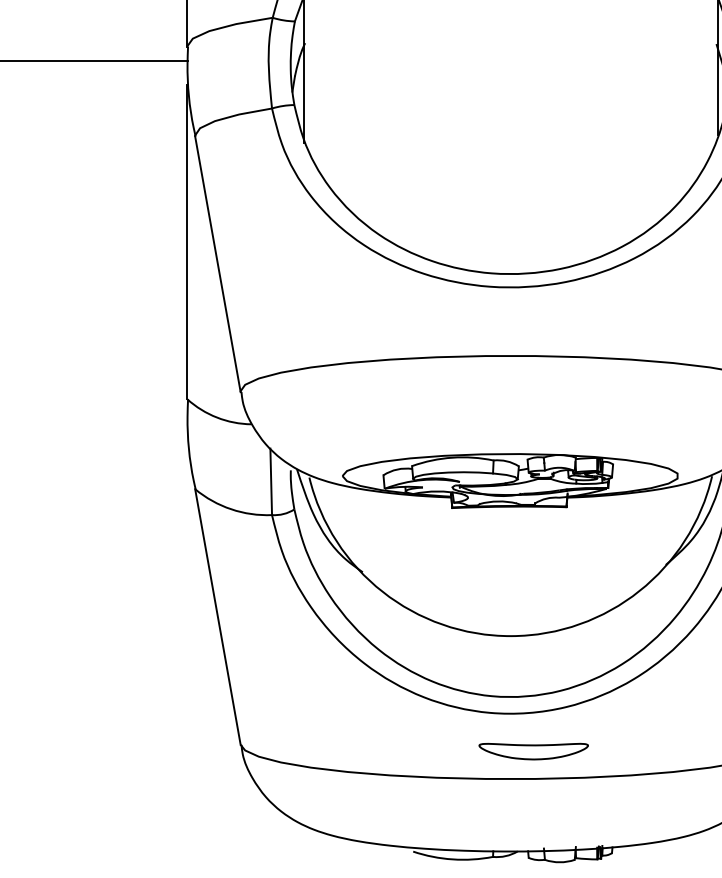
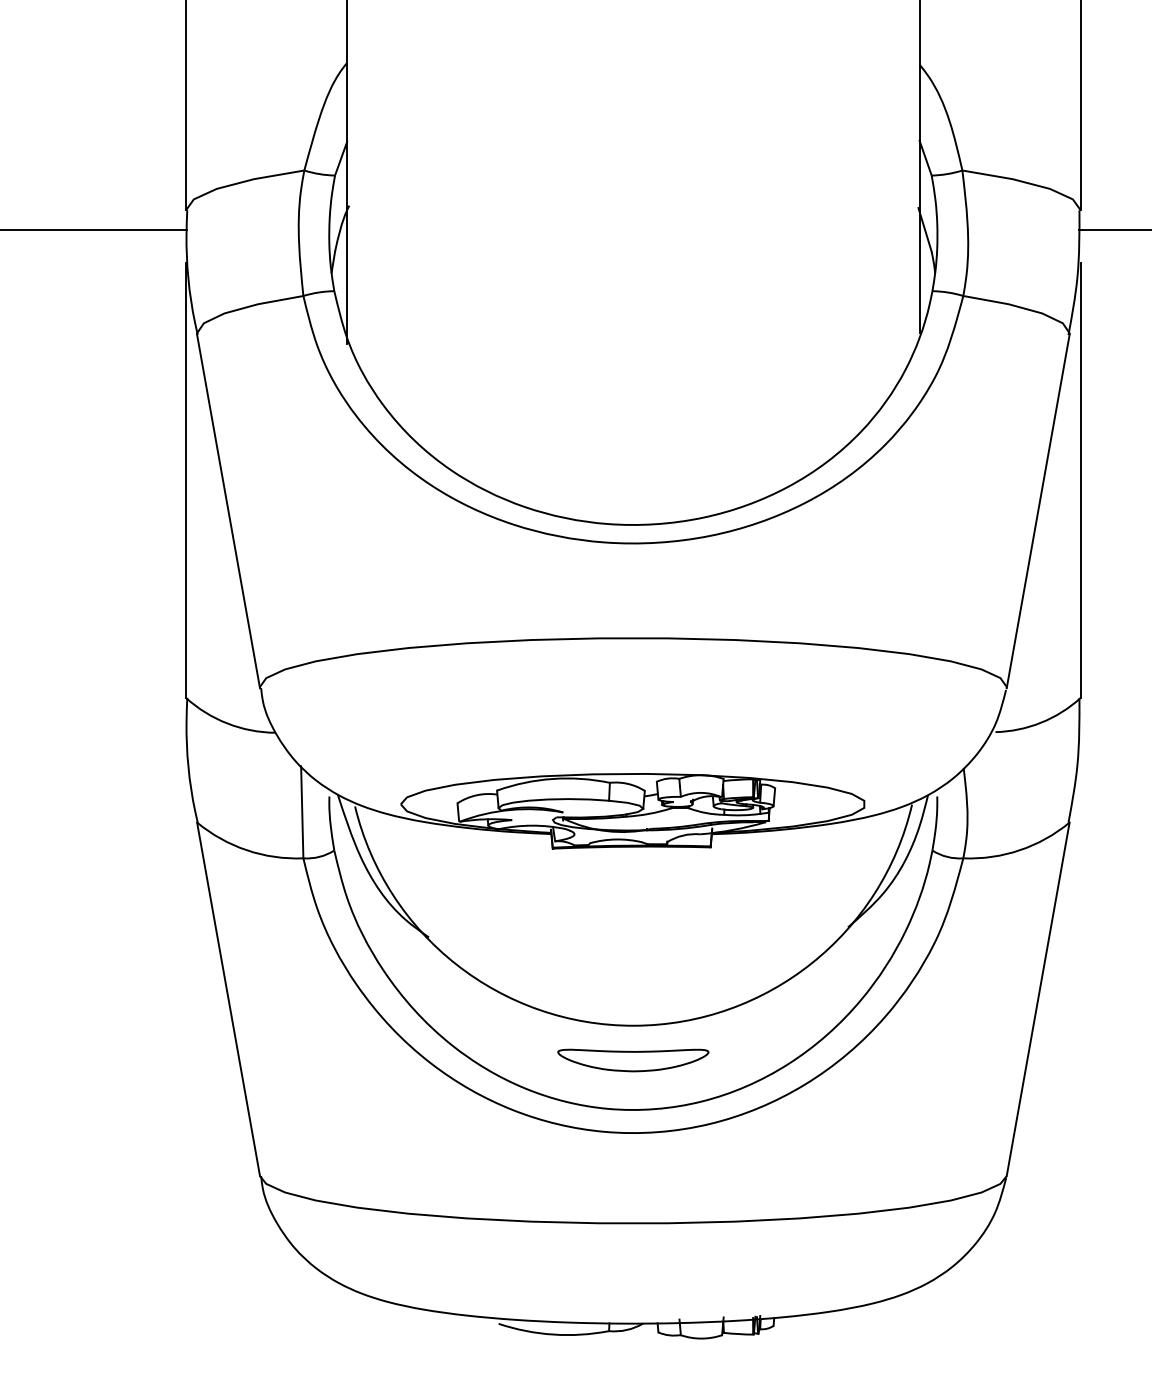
part: (533, 751) -> (633, 1060), moved

